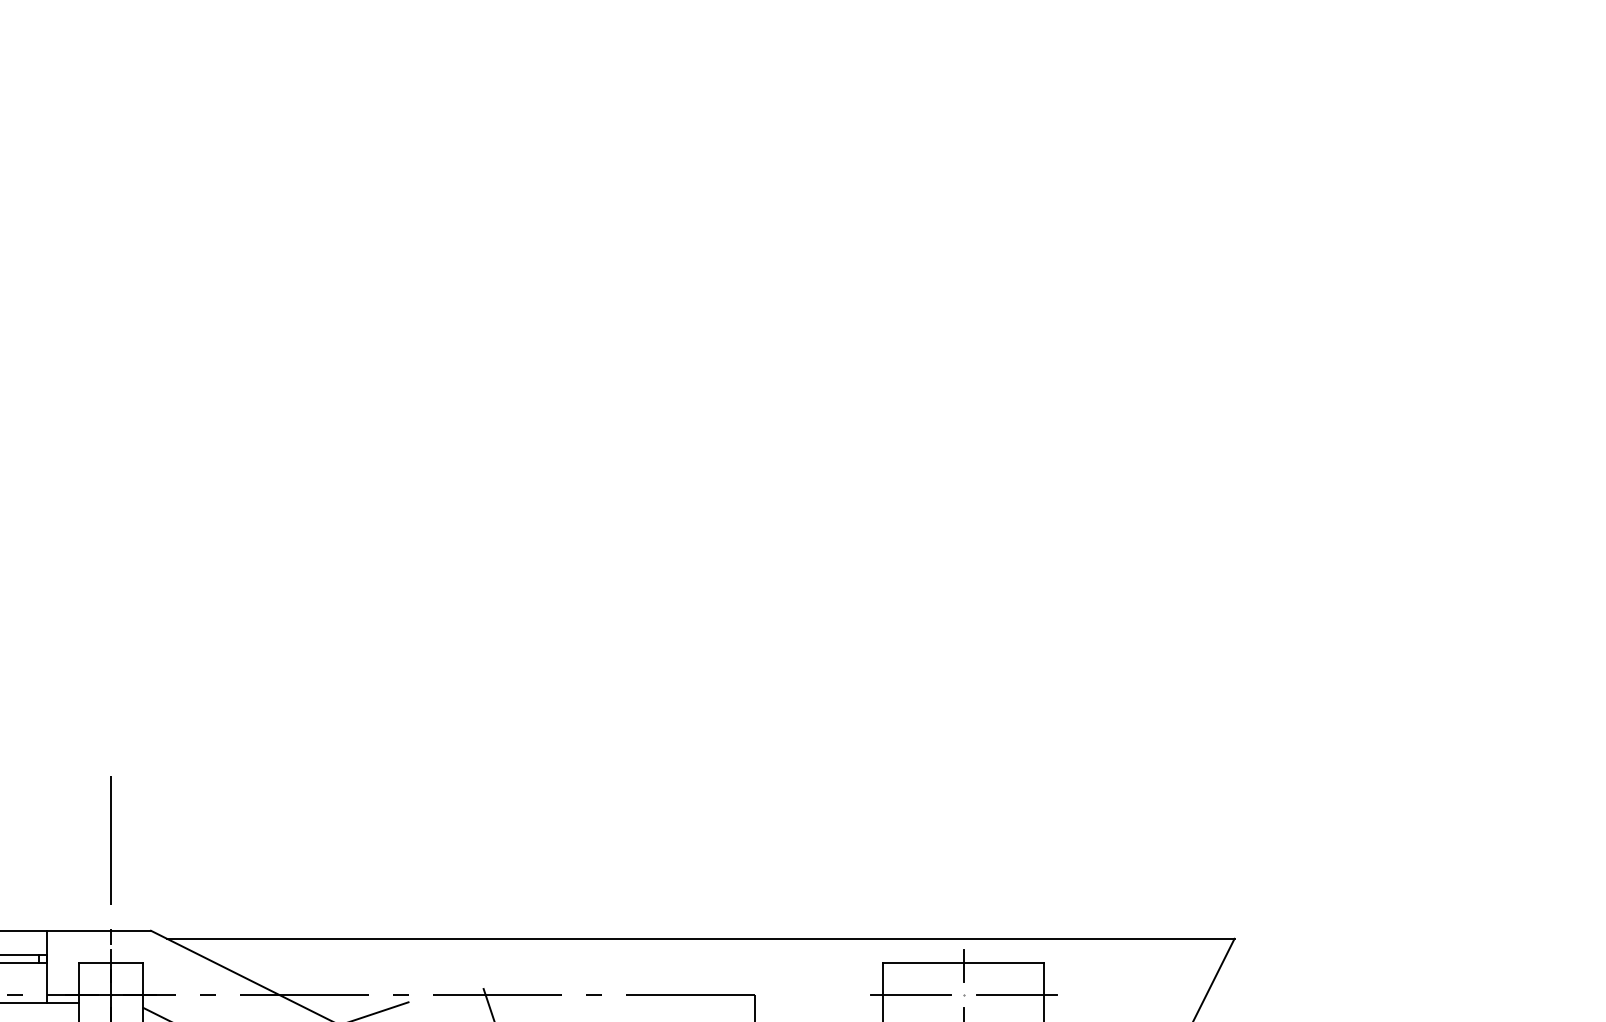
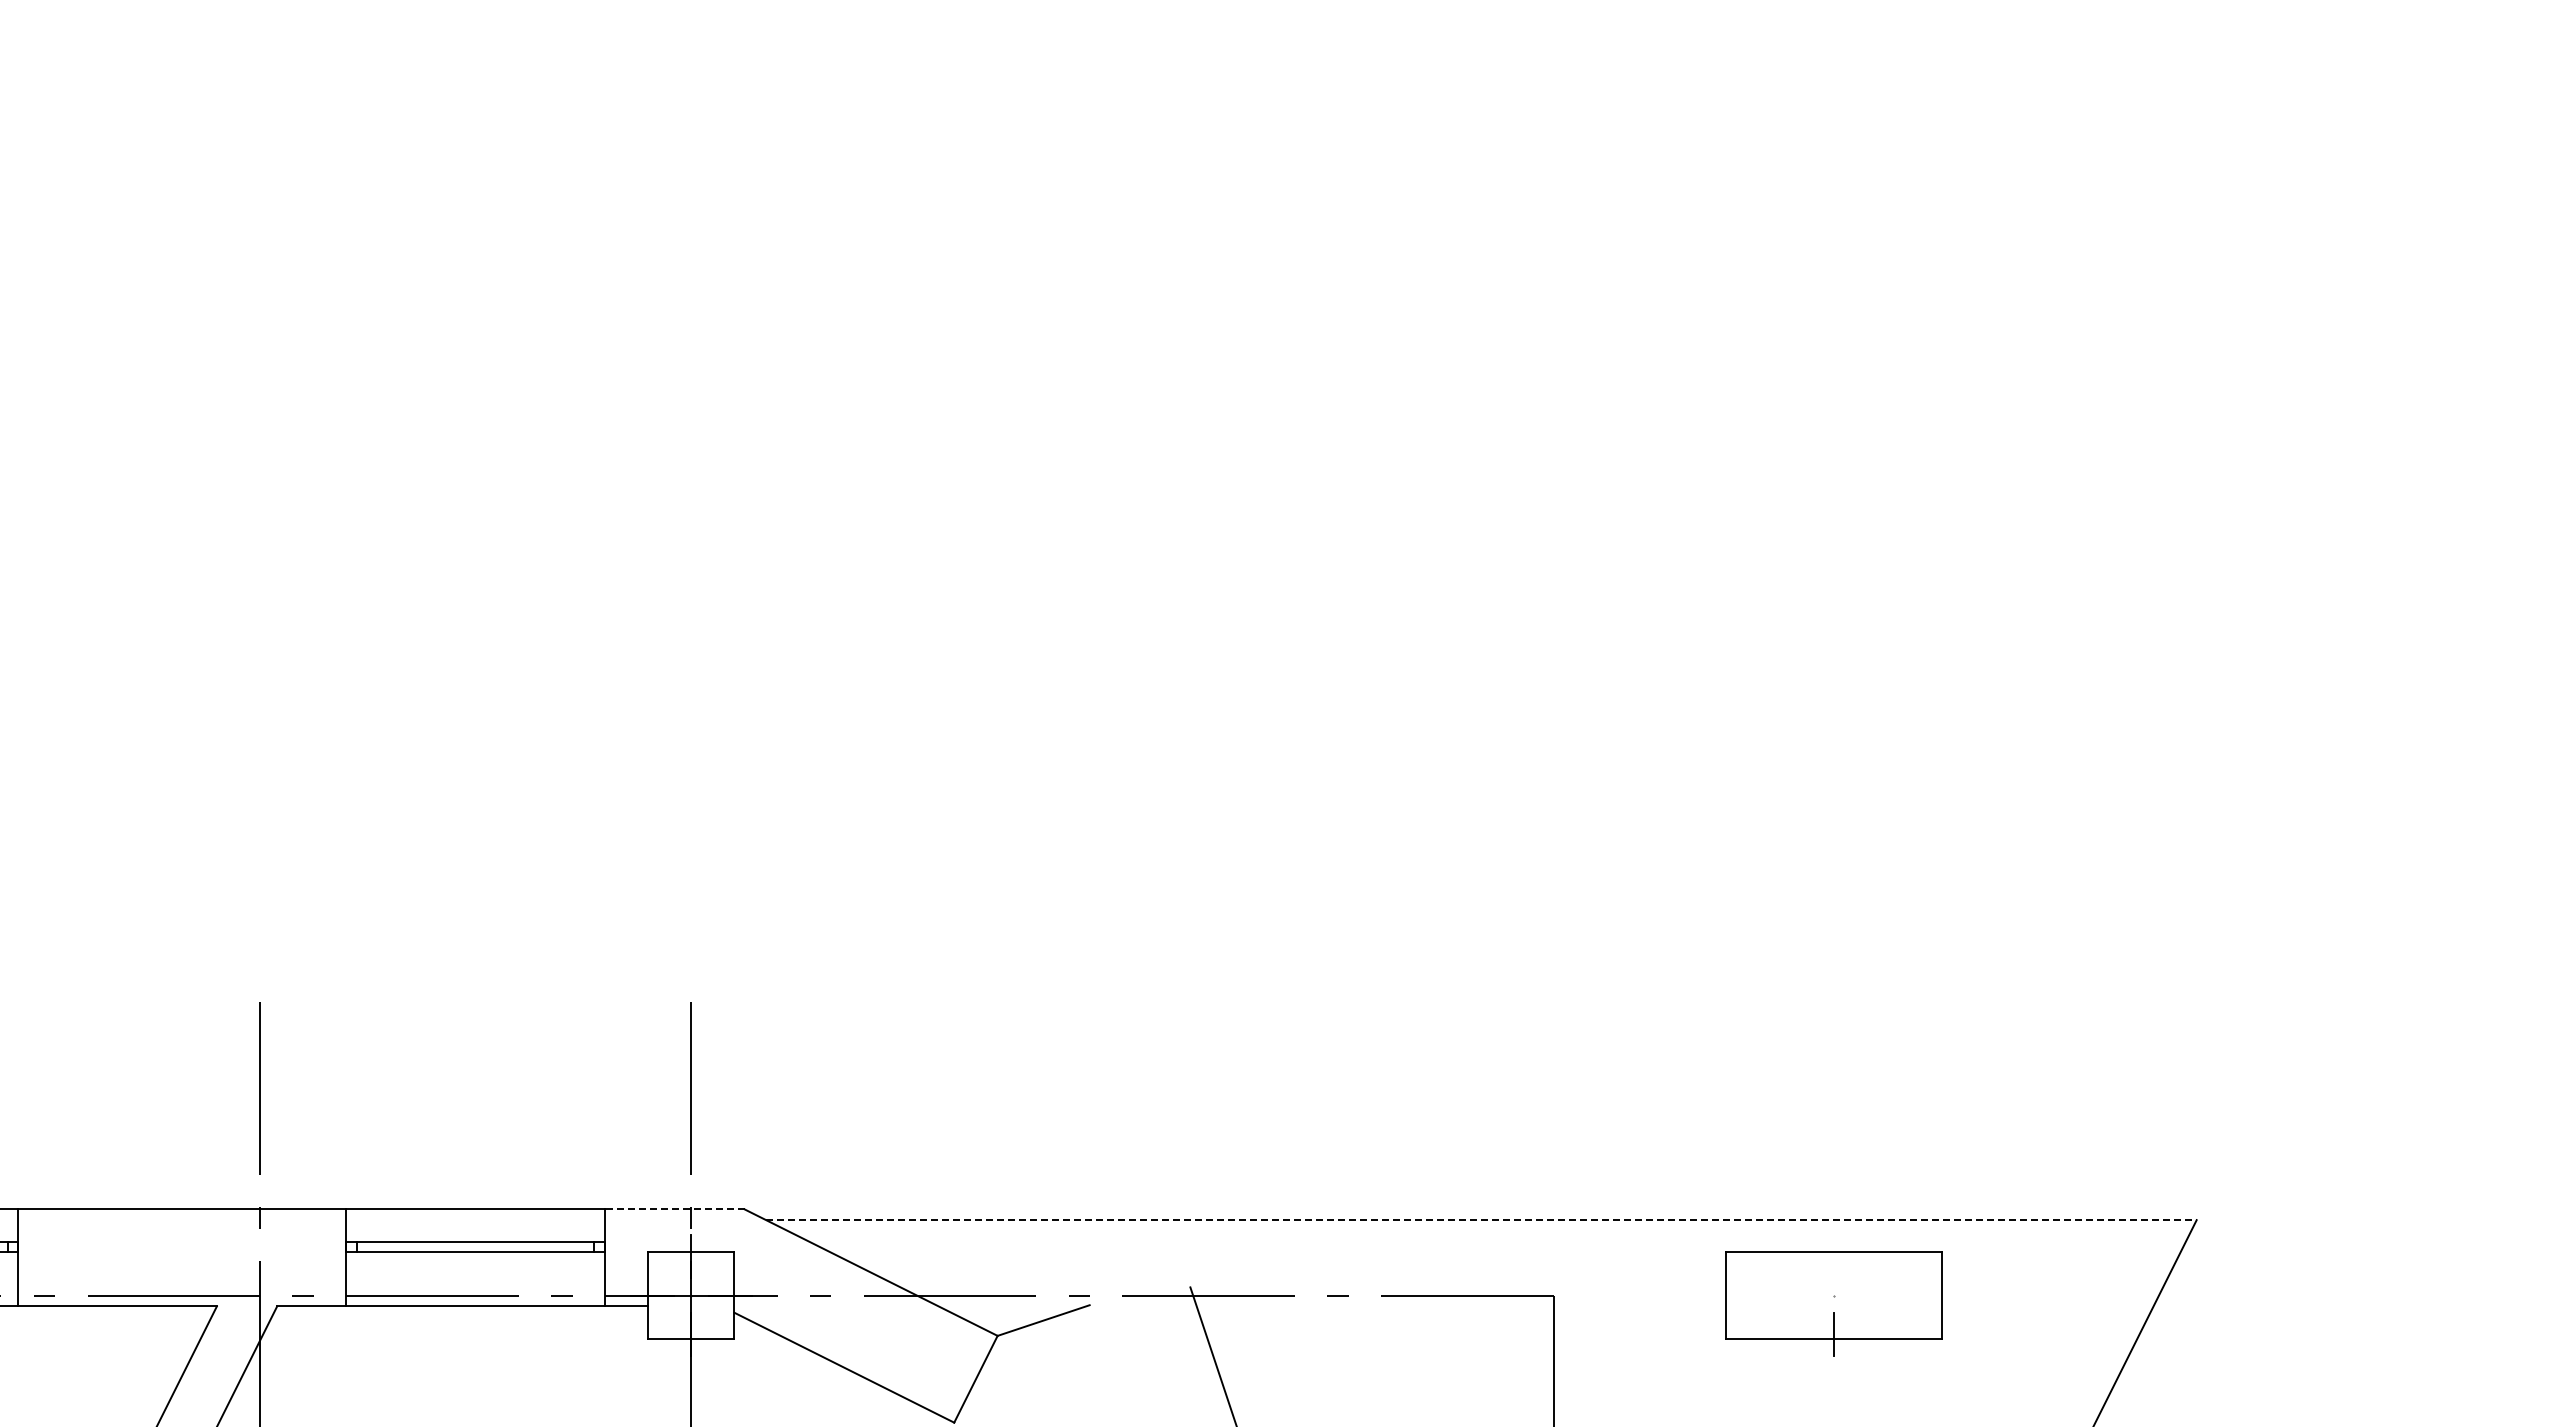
line: (98, 930) -> (674, 1209), solid -> dashed
line: (700, 939) -> (1481, 1220), solid -> dashed
line: (963, 965) -> (1833, 1256), removed
line: (910, 995) -> (1762, 1295), removed
line: (1016, 995) -> (1904, 1295), removed

